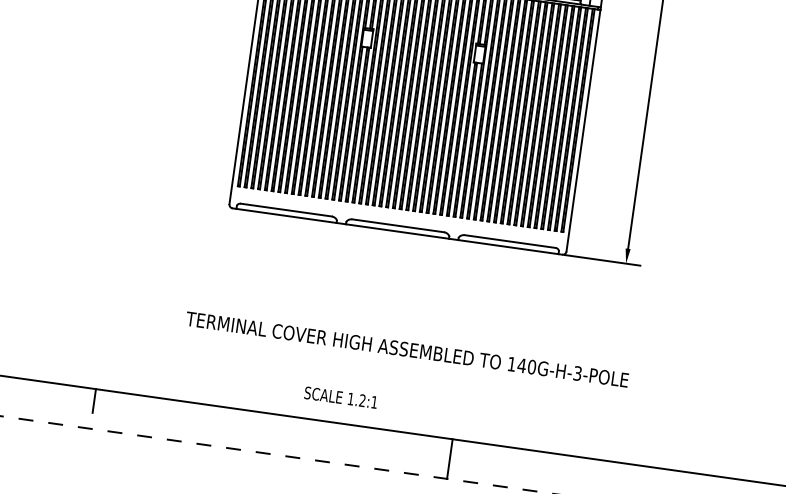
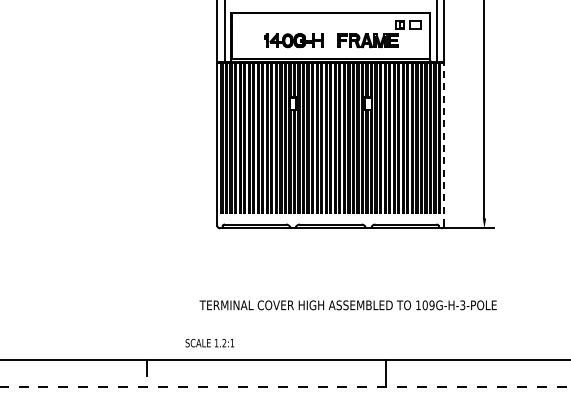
line: (584, 130) -> (444, 144), solid -> dashed
text: (526, 366) -> (428, 305), 140G-H-3-POLE -> 109G-H-3-POLE
text: (340, 398) -> (209, 343), moved

